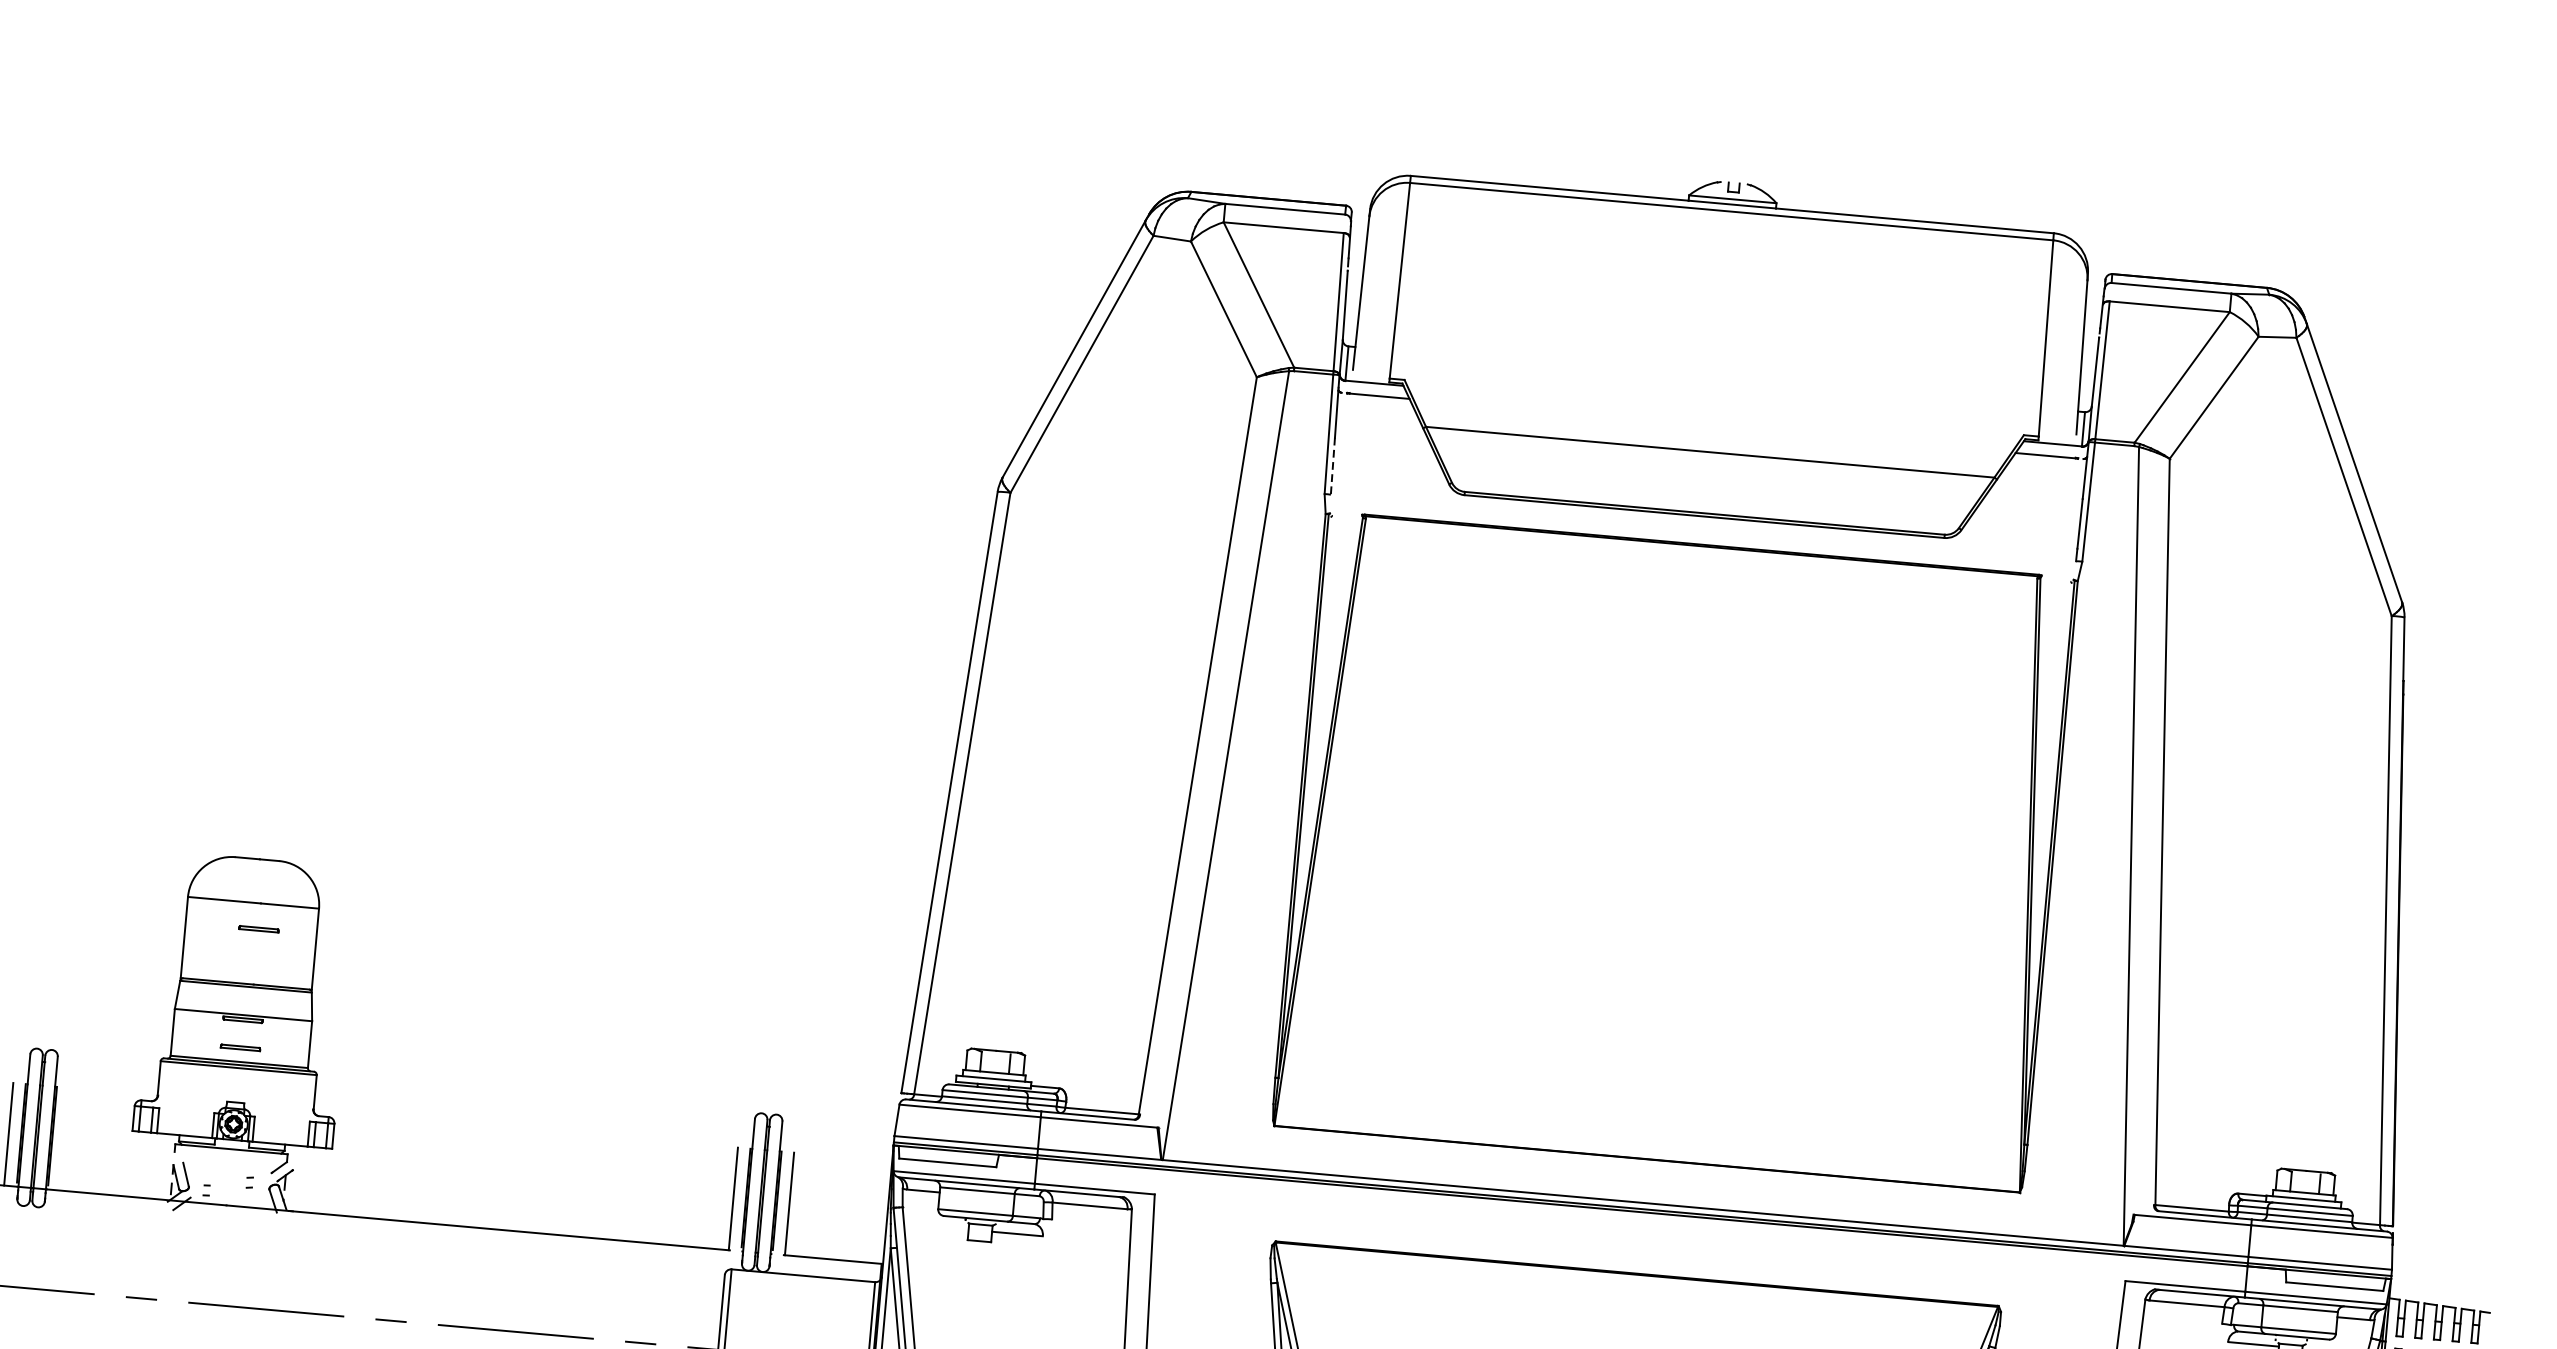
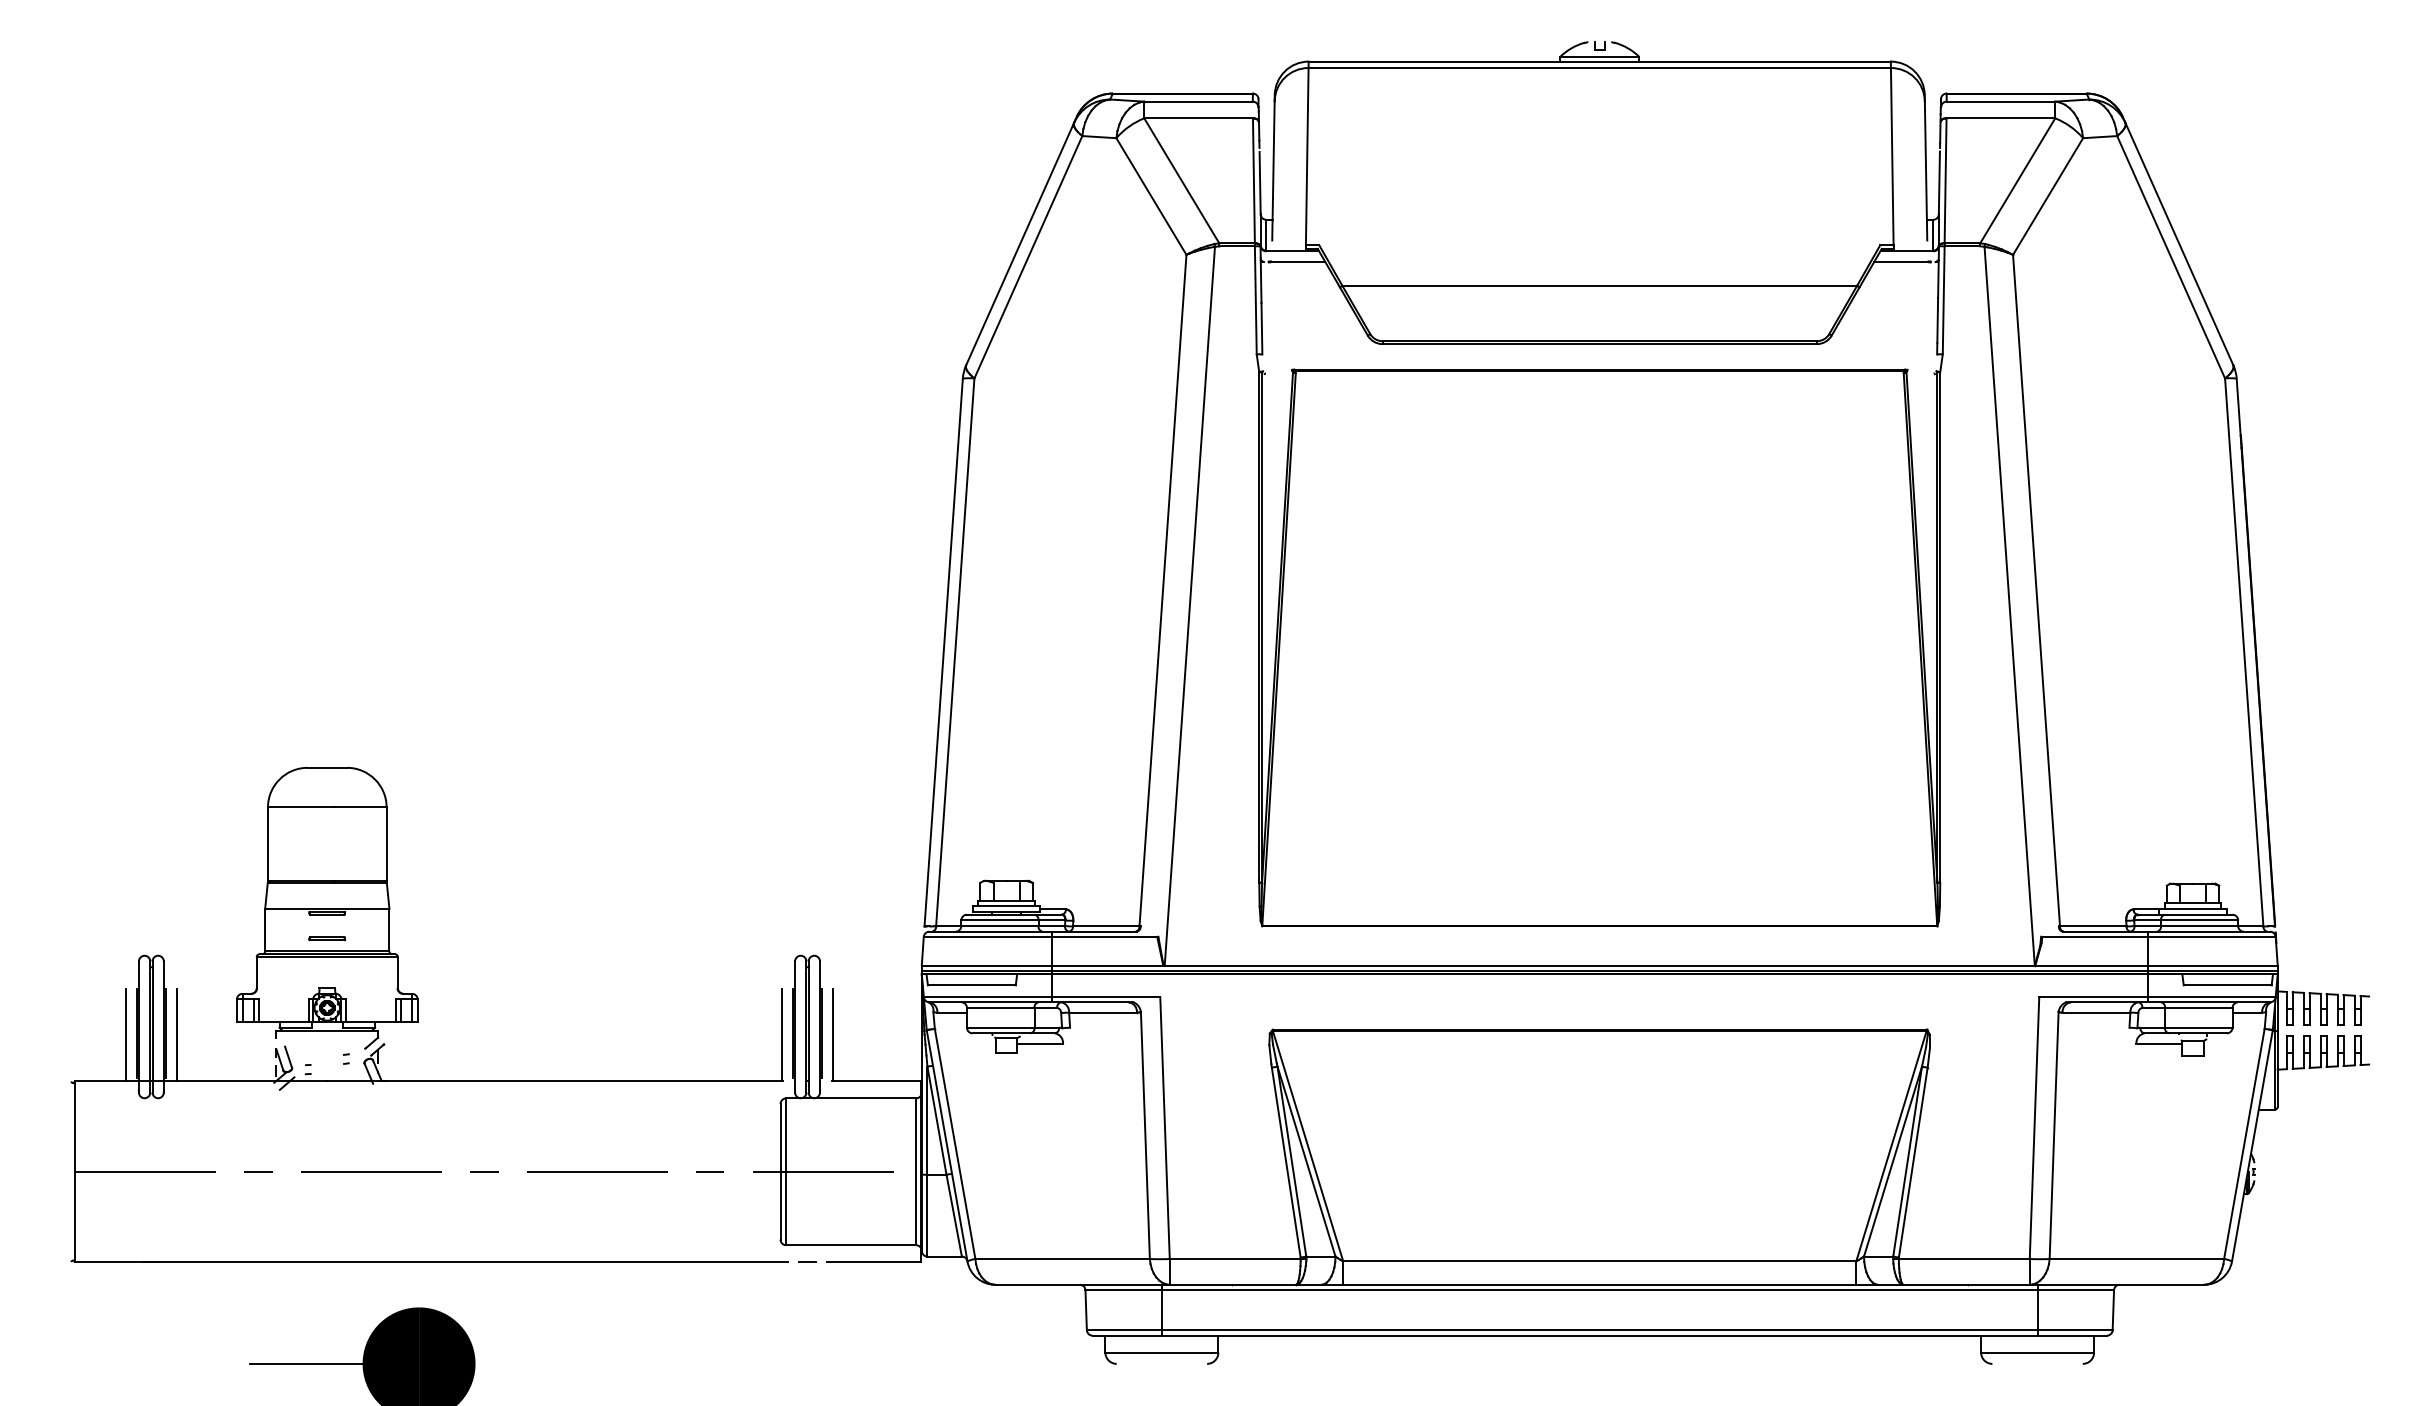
line: (1332, 465) -> (1261, 328), dashed -> solid
part: (258, 928) -> (333, 830), removed
line: (64, 1138) -> (176, 1034), added

